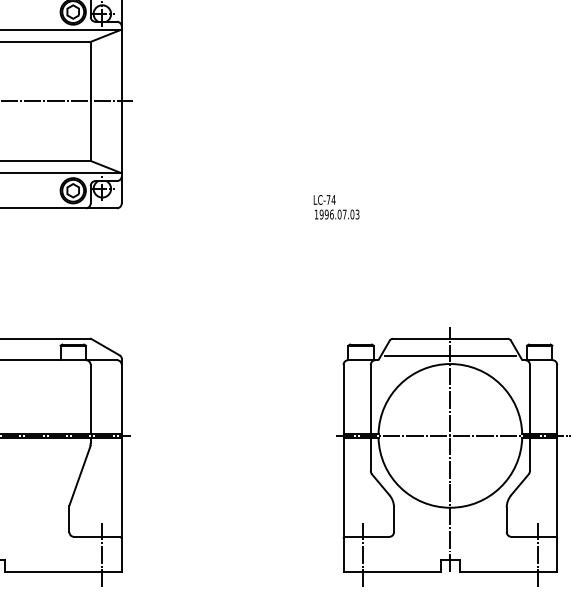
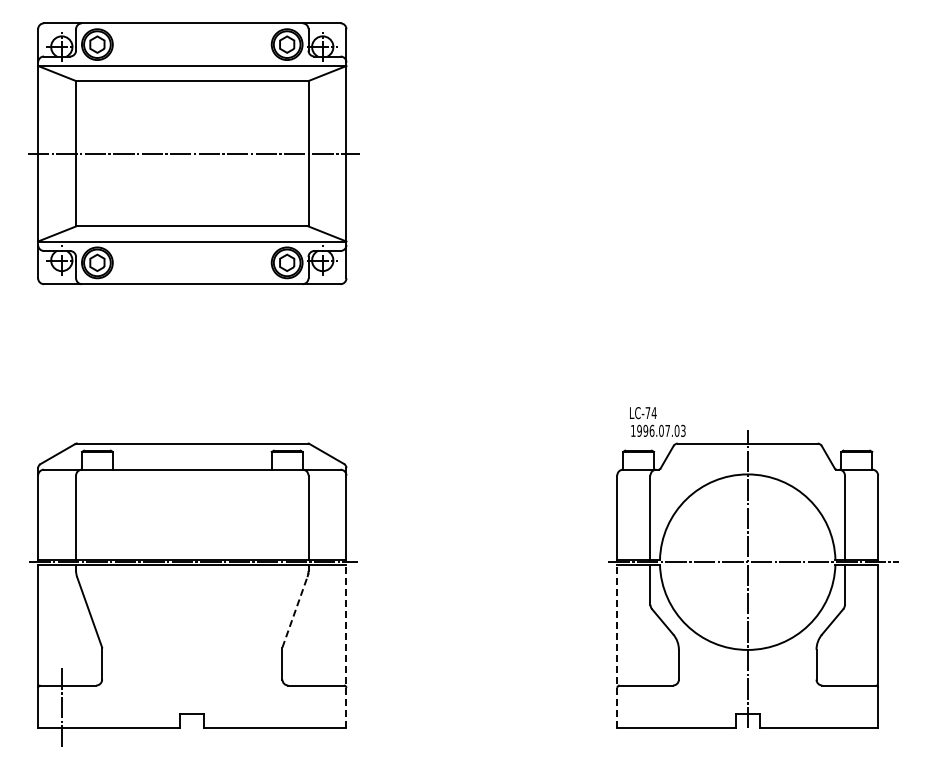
text: (336, 206) -> (657, 421), moved
line: (450, 355) -> (747, 464), removed
line: (80, 476) -> (295, 611), solid -> dashed
line: (121, 504) -> (346, 646), solid -> dashed
line: (343, 504) -> (617, 646), solid -> dashed
line: (102, 554) -> (322, 706), removed
line: (362, 554) -> (640, 706), removed
line: (537, 554) -> (854, 706), removed

